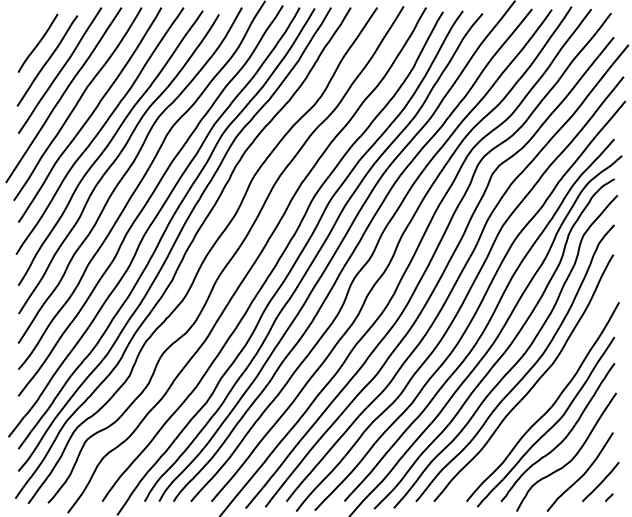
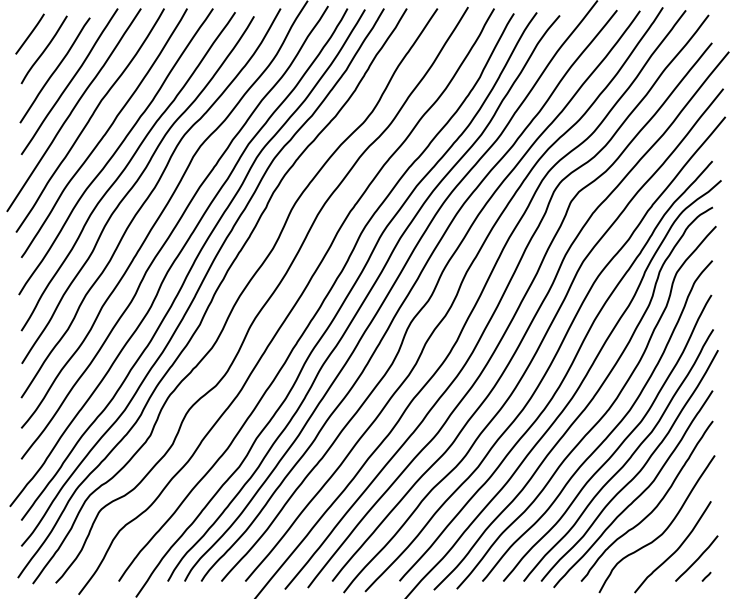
line: (25, 29) -> (29, 33), added
curve: (540, 397) -> (626, 460), added

